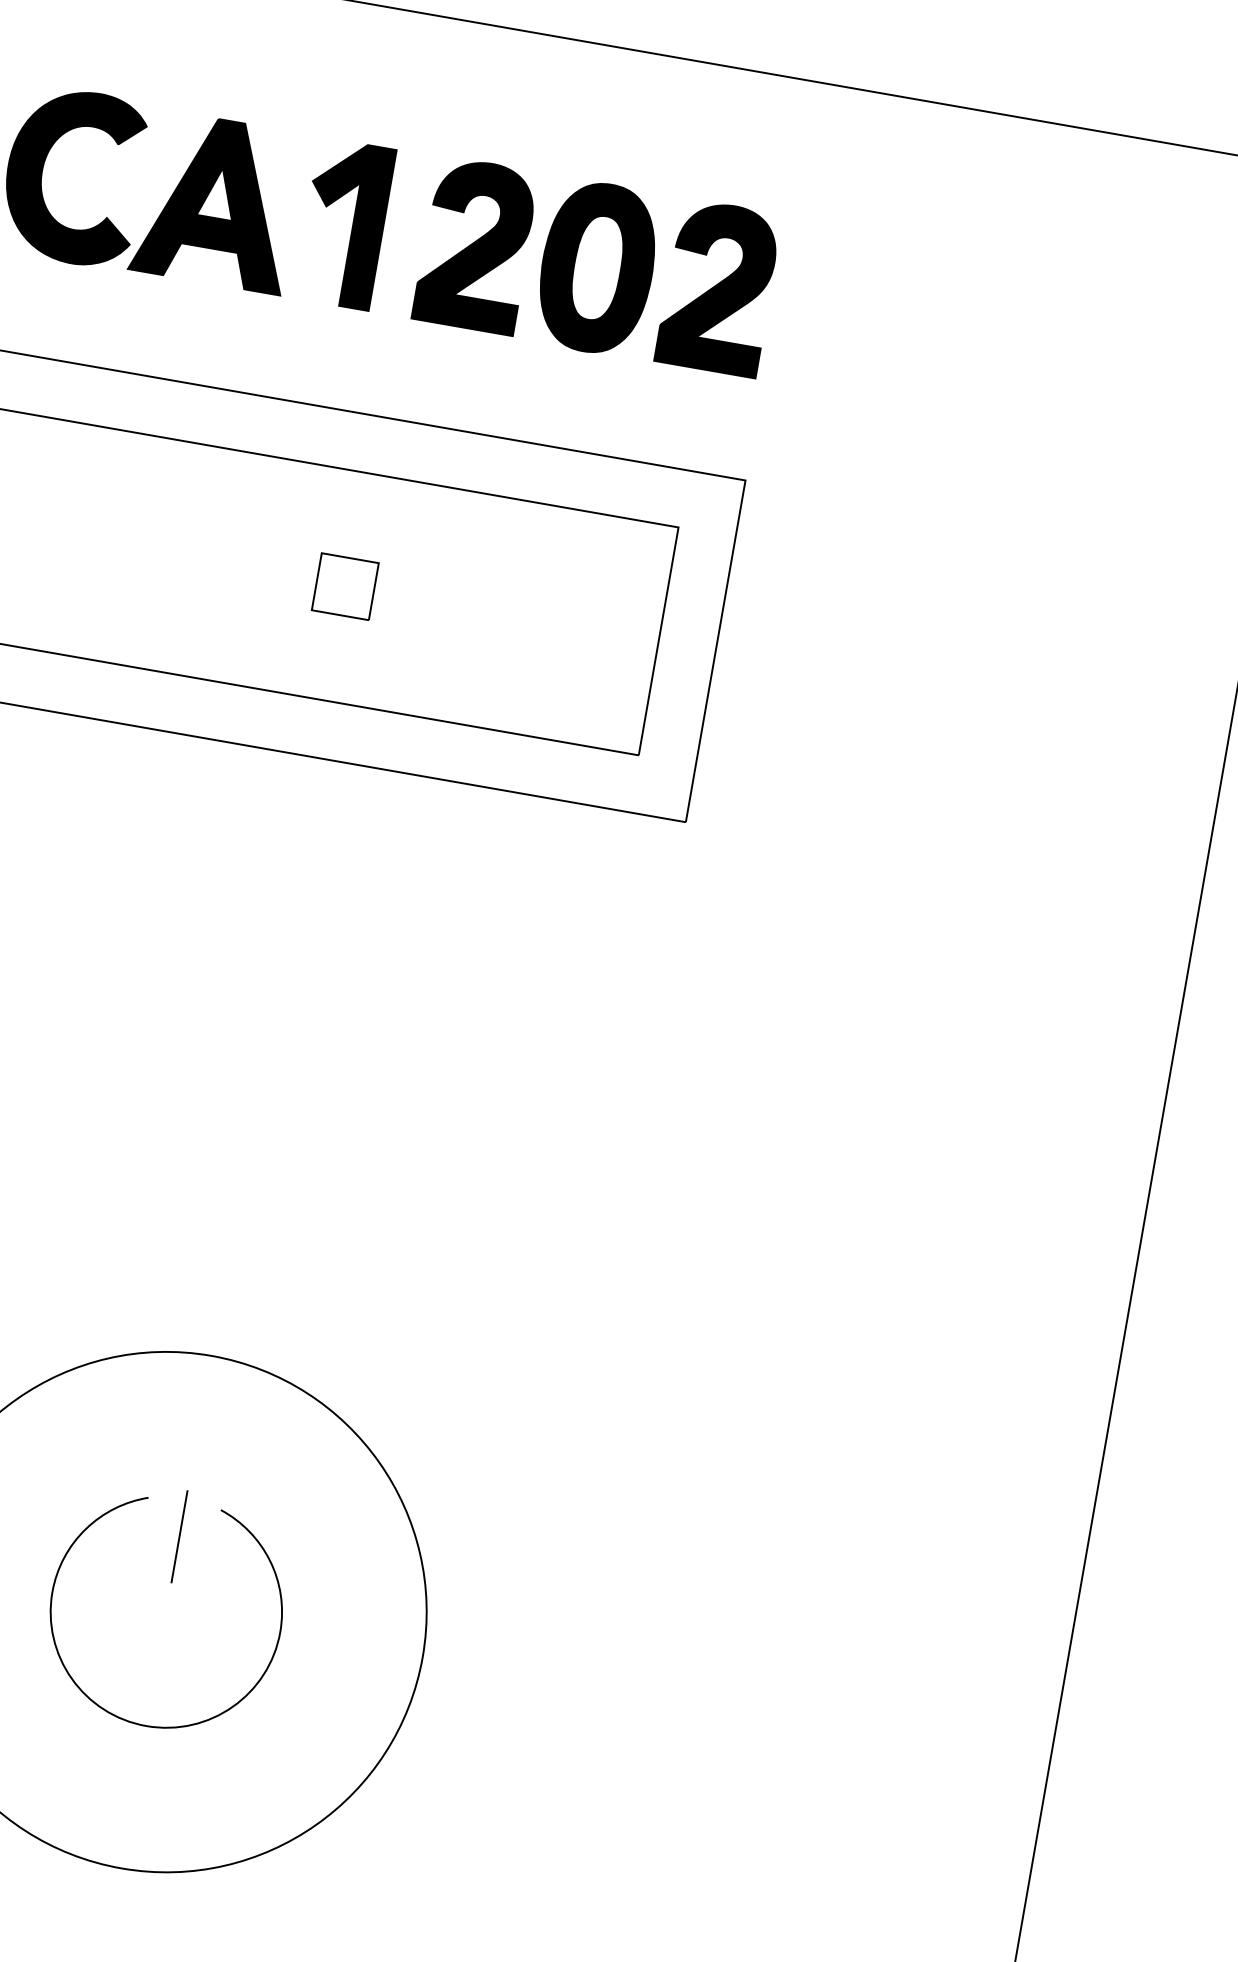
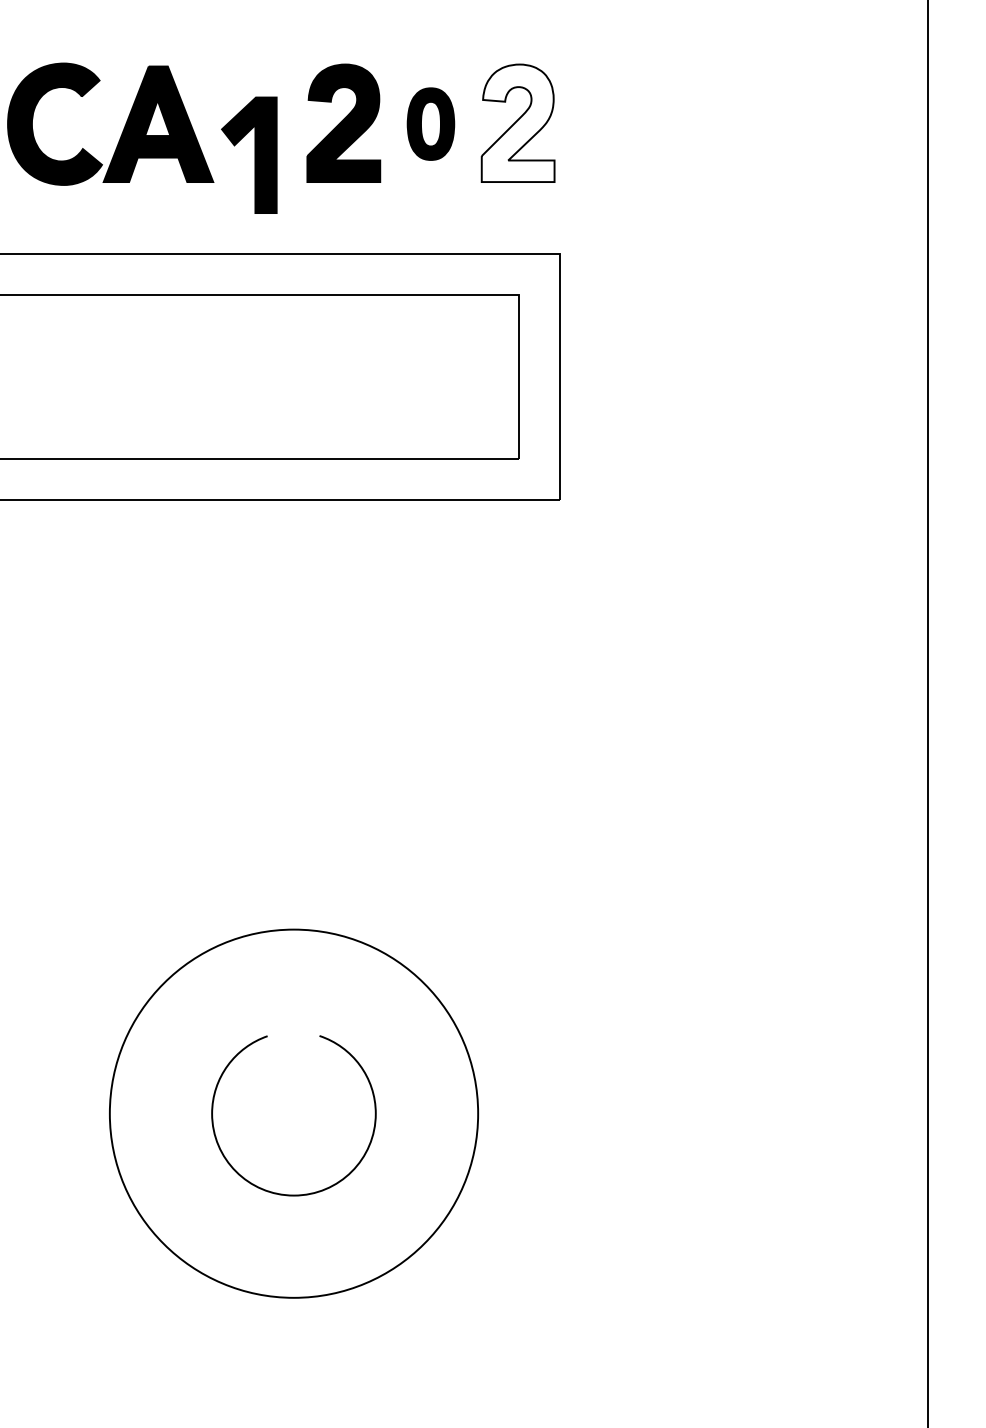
part: (345, 222) -> (249, 154), moved
part: (597, 266) -> (430, 123), size x0.6
fill: (718, 287) -> (517, 123), removed
part: (344, 587) -> (293, 377), removed
line: (178, 1536) -> (293, 1059), removed

